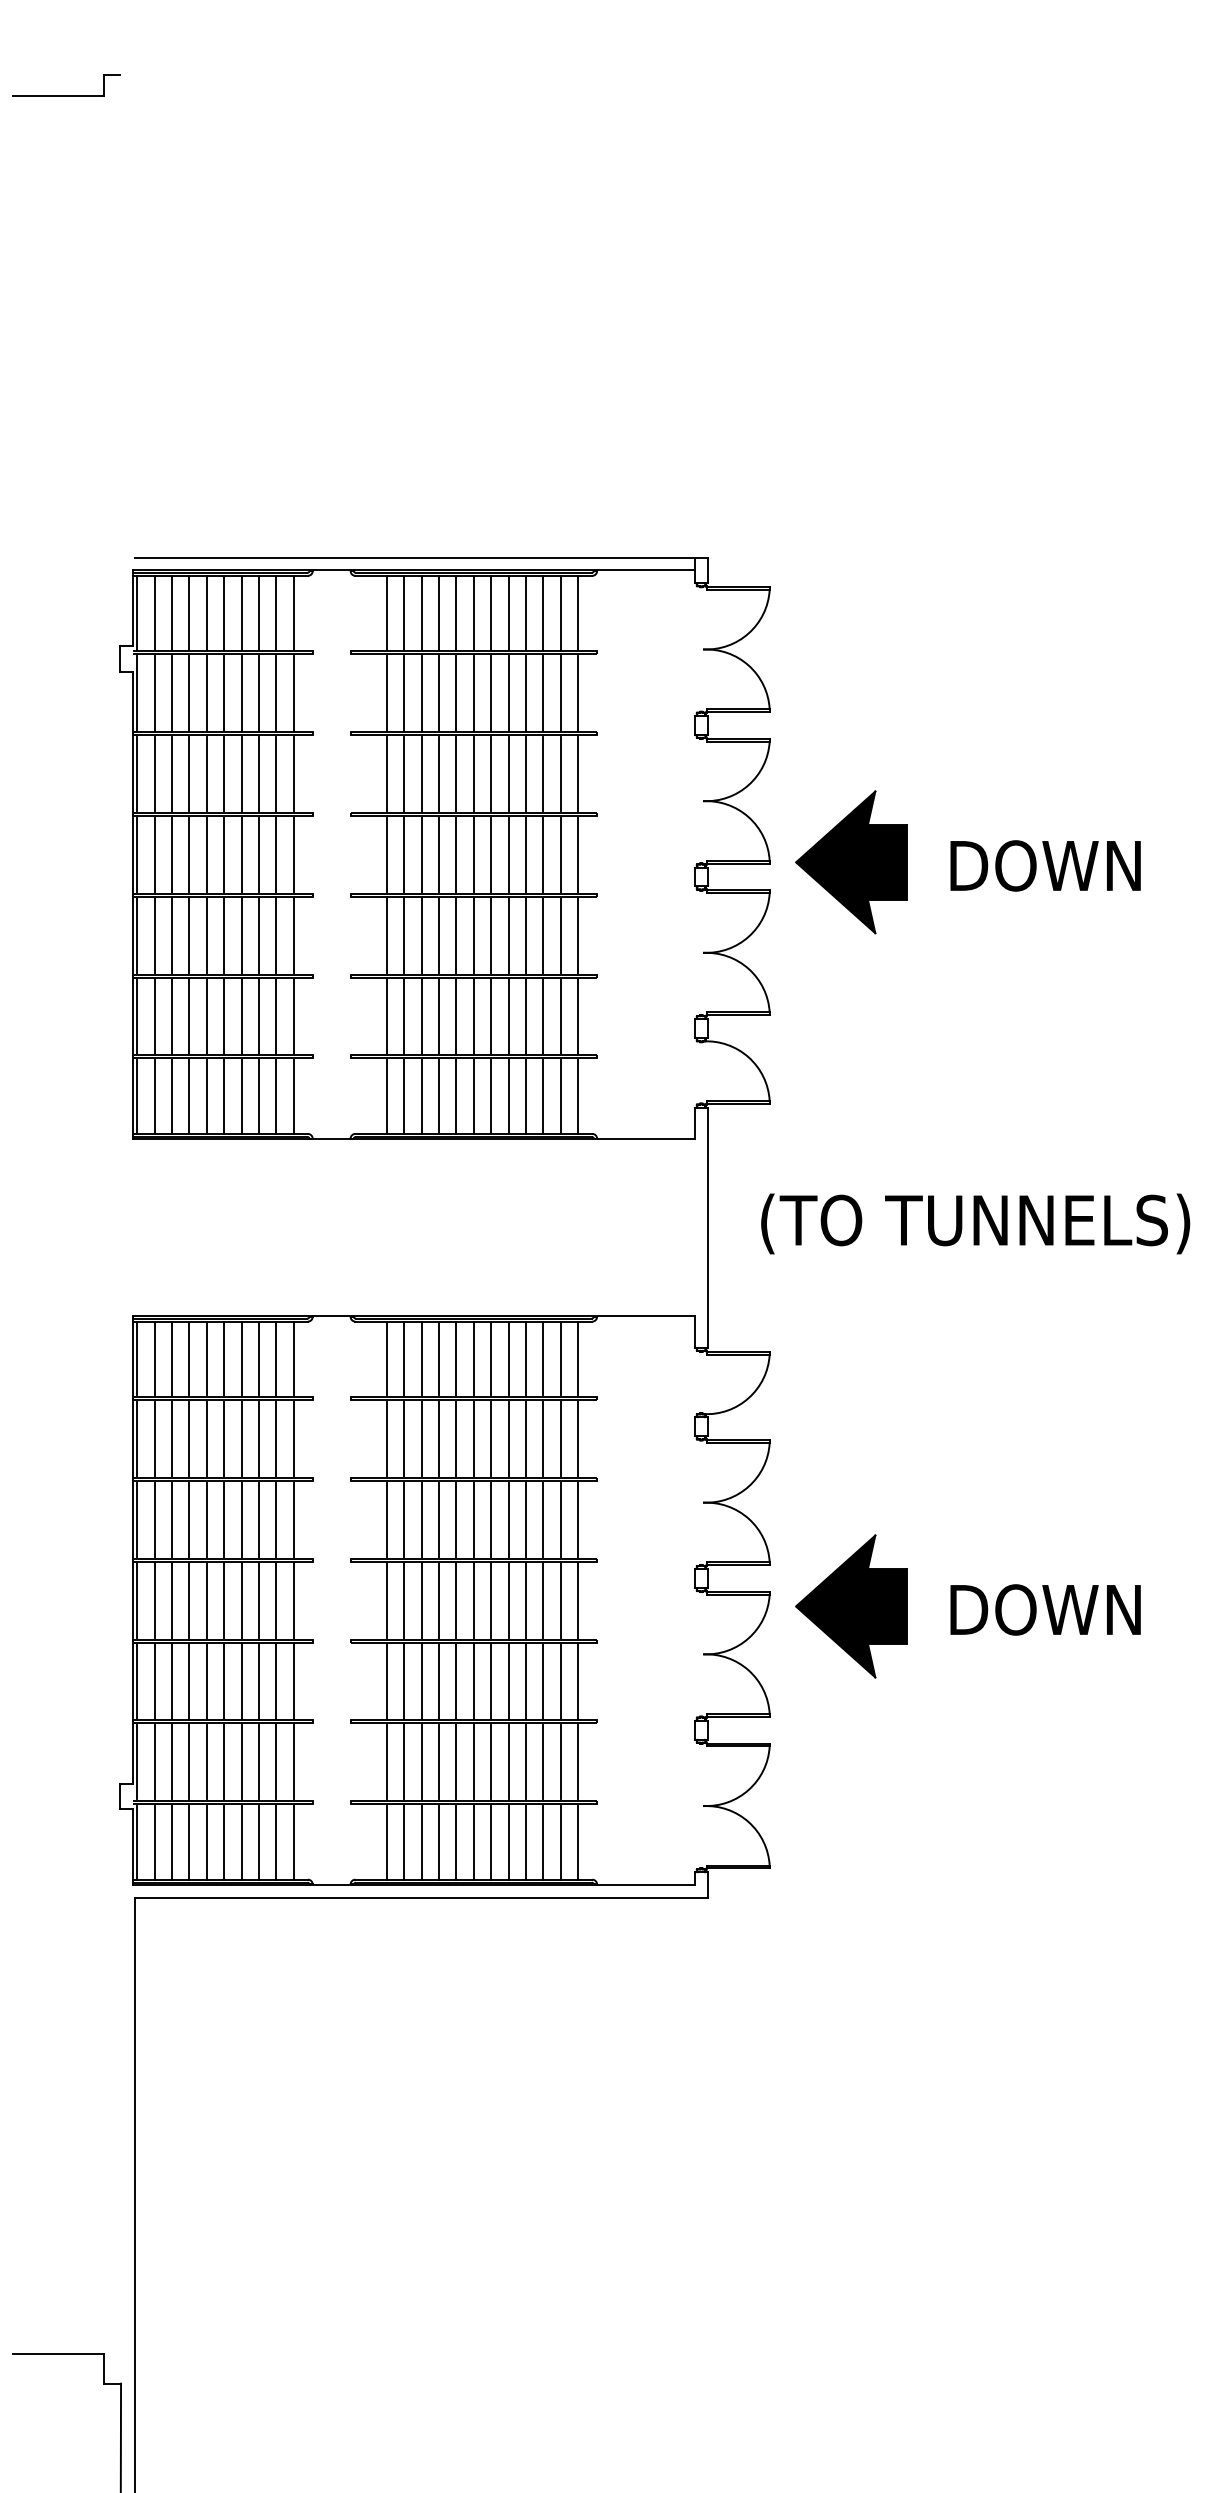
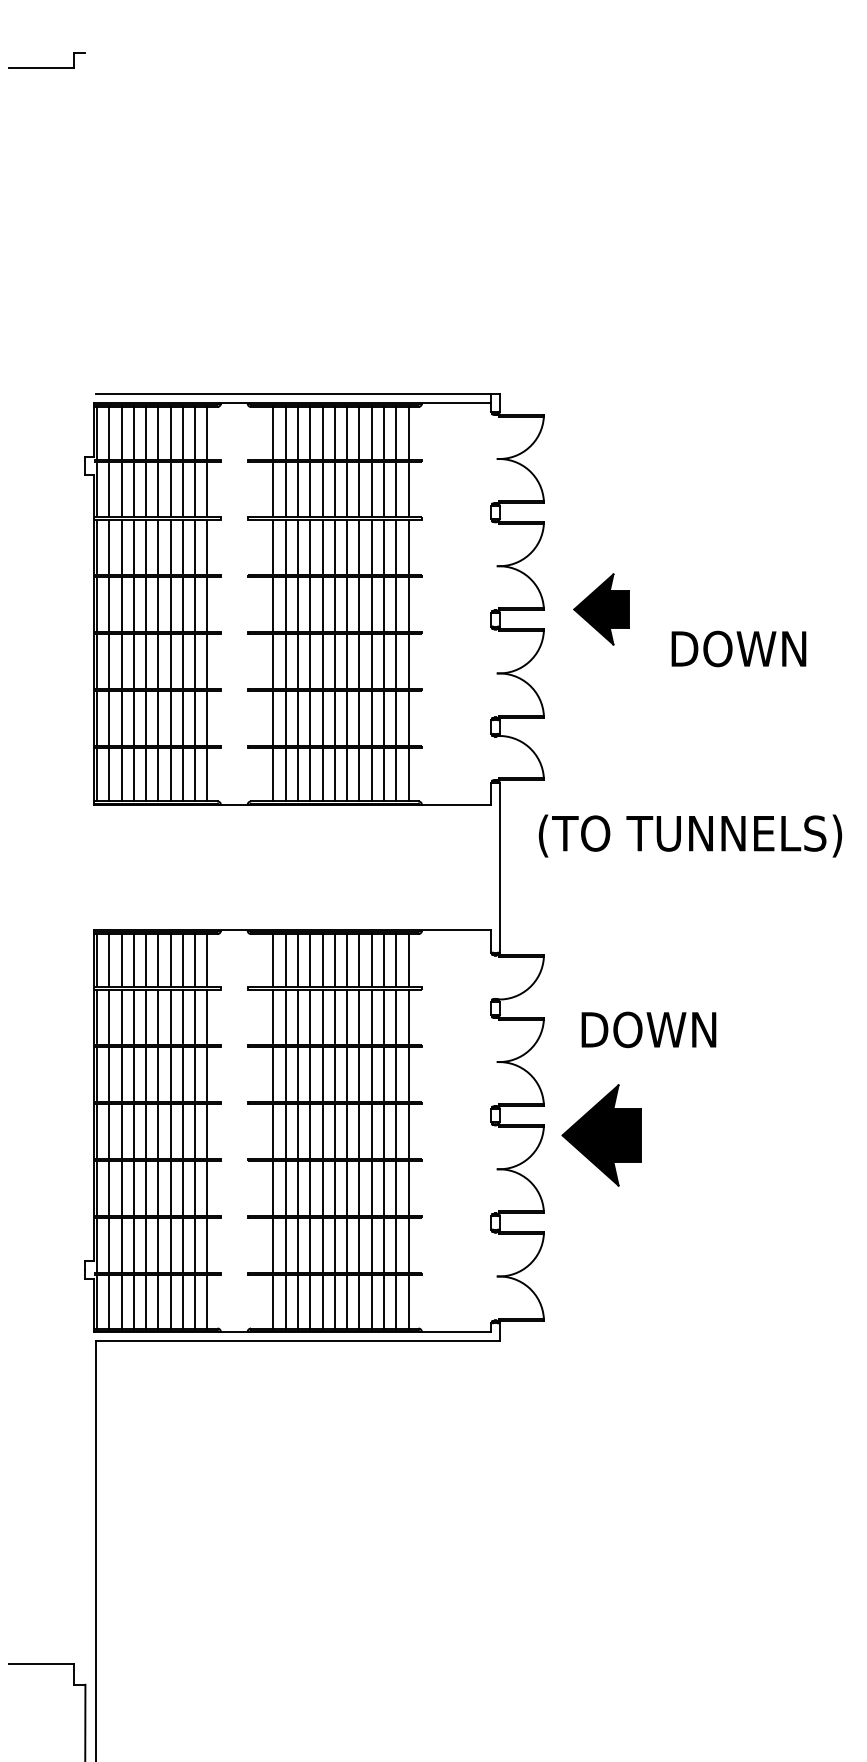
part: (851, 862) -> (601, 609), size x0.7
text: (1045, 865) -> (738, 648), moved
text: (974, 1223) -> (689, 835), moved
text: (1045, 1609) -> (648, 1029), moved

